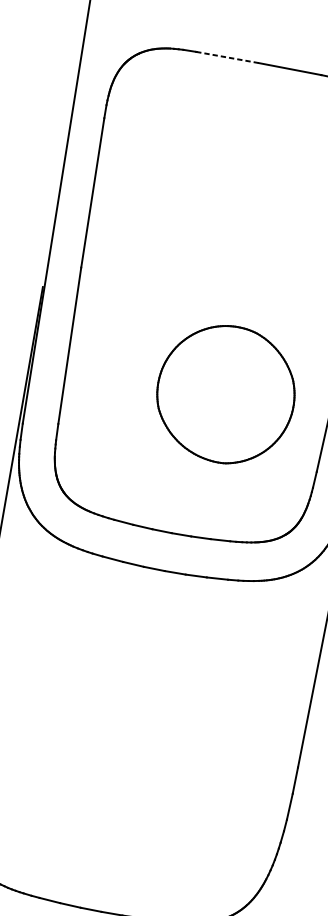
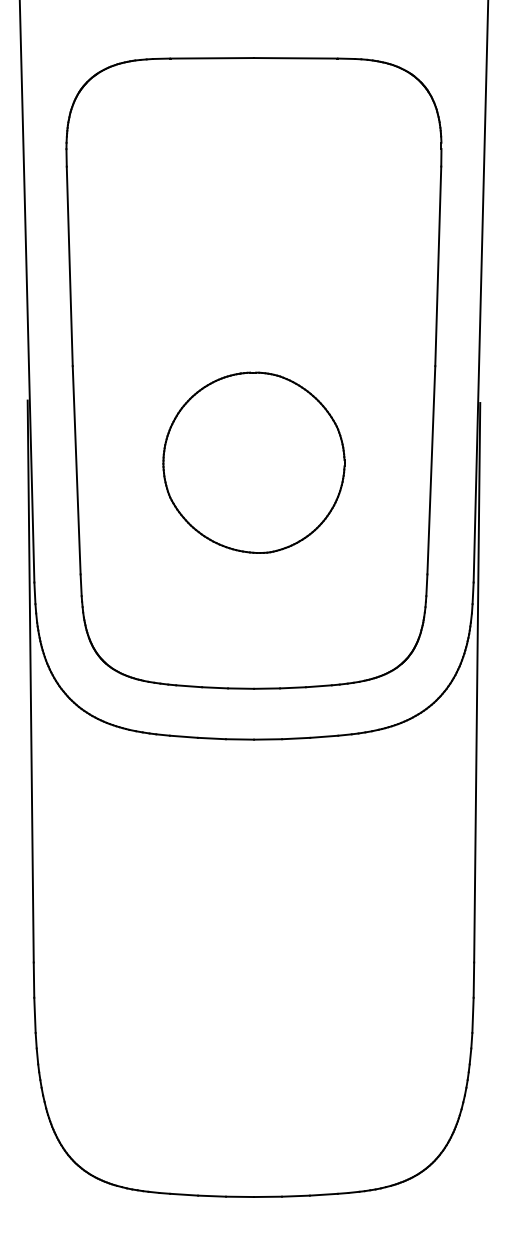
line: (227, 57) -> (212, 58), dashed -> solid
part: (225, 394) -> (253, 462), moved

